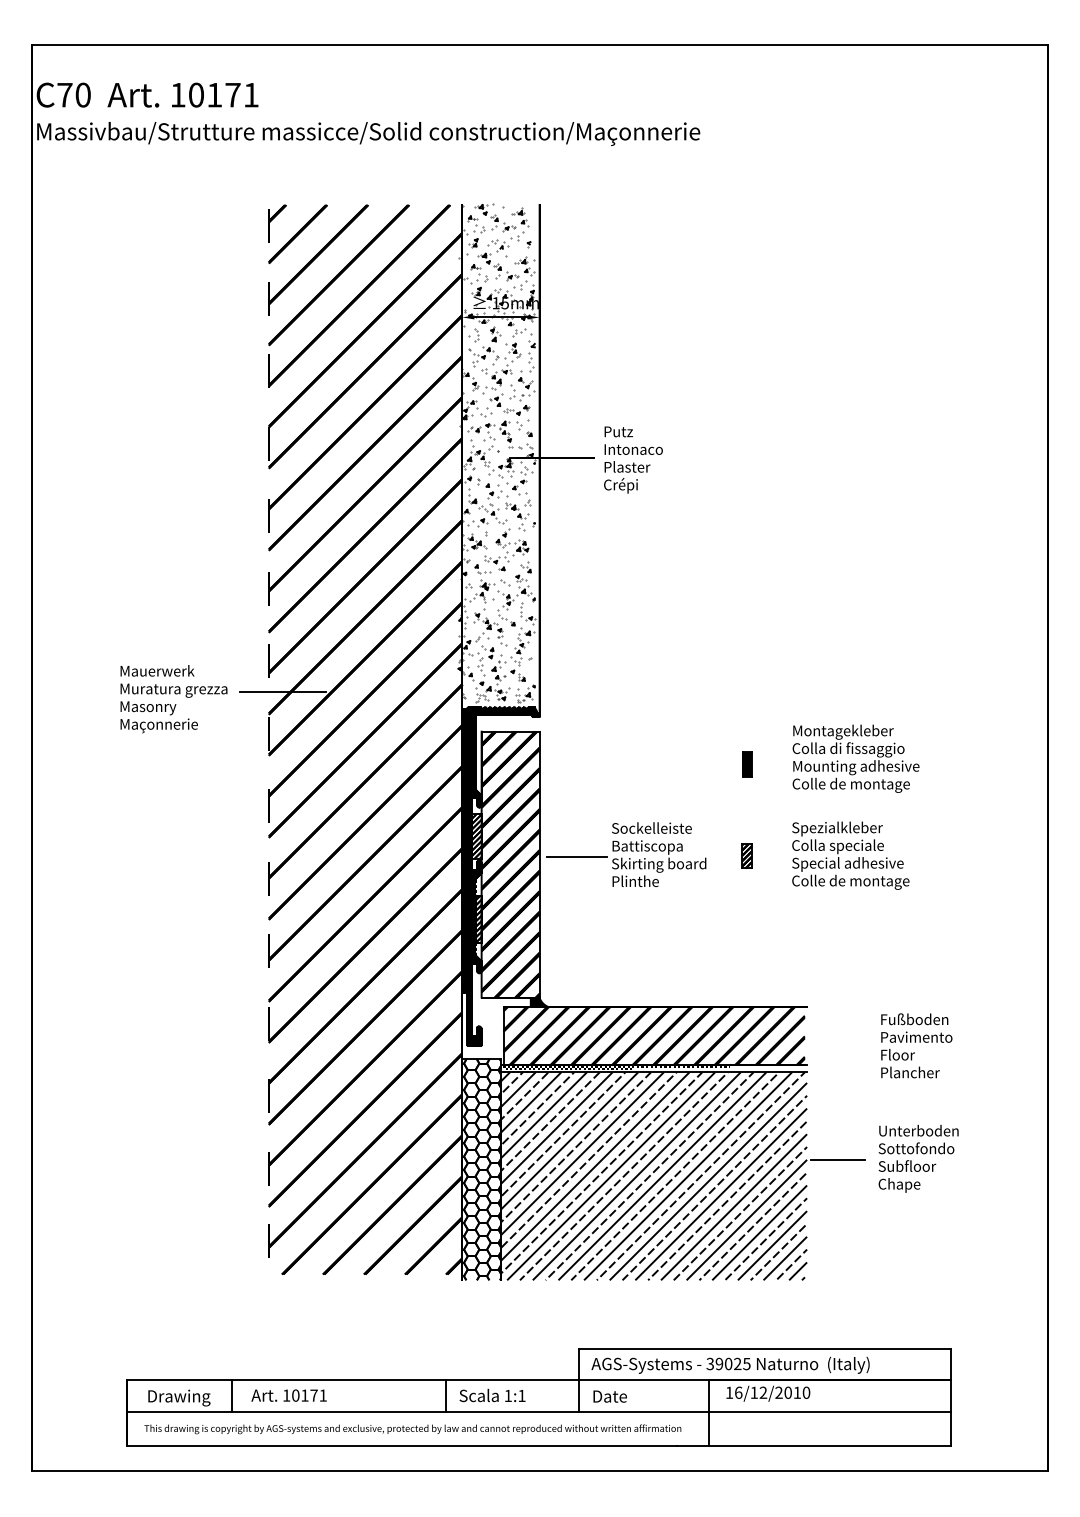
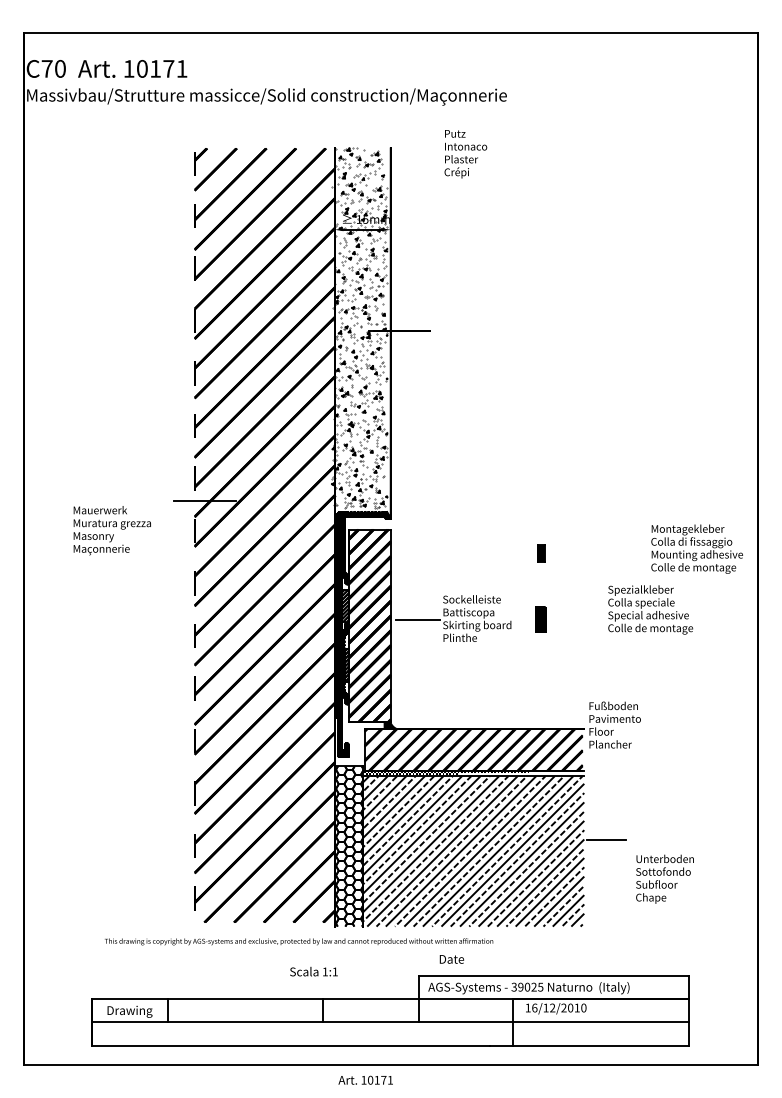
text: (633, 459) -> (465, 153), moved
text: (173, 699) -> (112, 530), moved
text: (855, 758) -> (696, 549), moved
part: (746, 855) -> (540, 619), size x1.4
text: (850, 855) -> (650, 609), moved
text: (916, 1045) -> (614, 724), moved
text: (918, 1158) -> (664, 879), moved
text: (288, 1395) -> (365, 1080), moved
text: (492, 1395) -> (313, 971), moved
text: (609, 1396) -> (451, 959), moved
text: (412, 1429) -> (298, 941), moved

